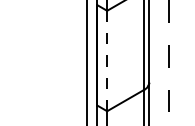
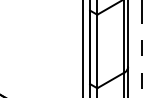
line: (107, 61) -> (97, 51), dashed -> solid

